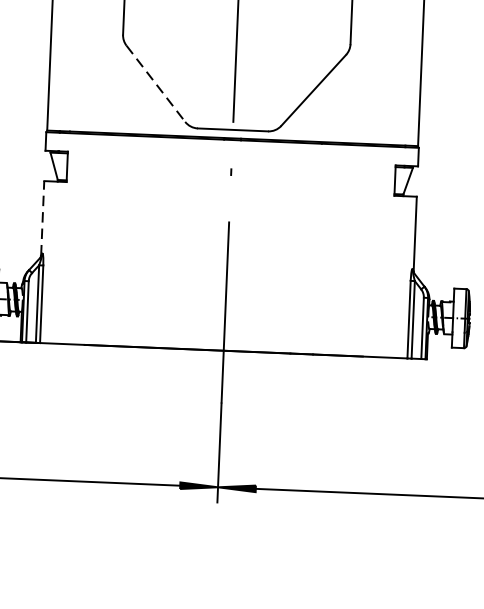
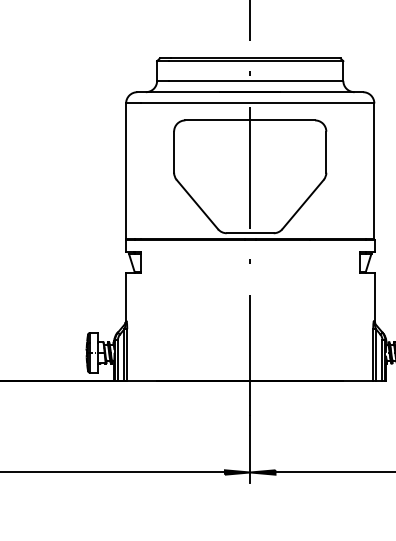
line: (156, 83) -> (197, 204), dashed -> solid
line: (42, 218) -> (125, 297), dashed -> solid

